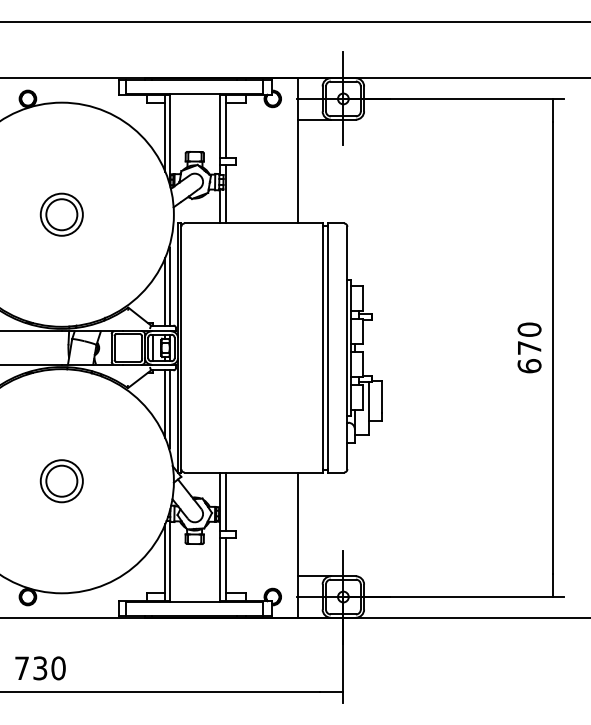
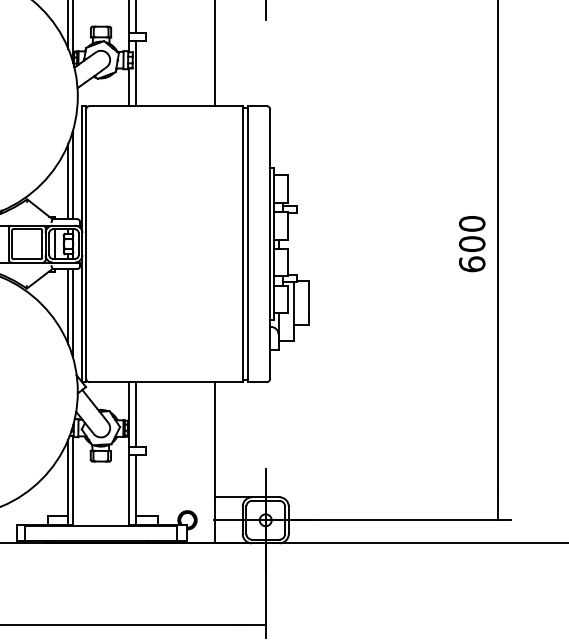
text: (529, 347) -> (472, 243), 670 -> 600

